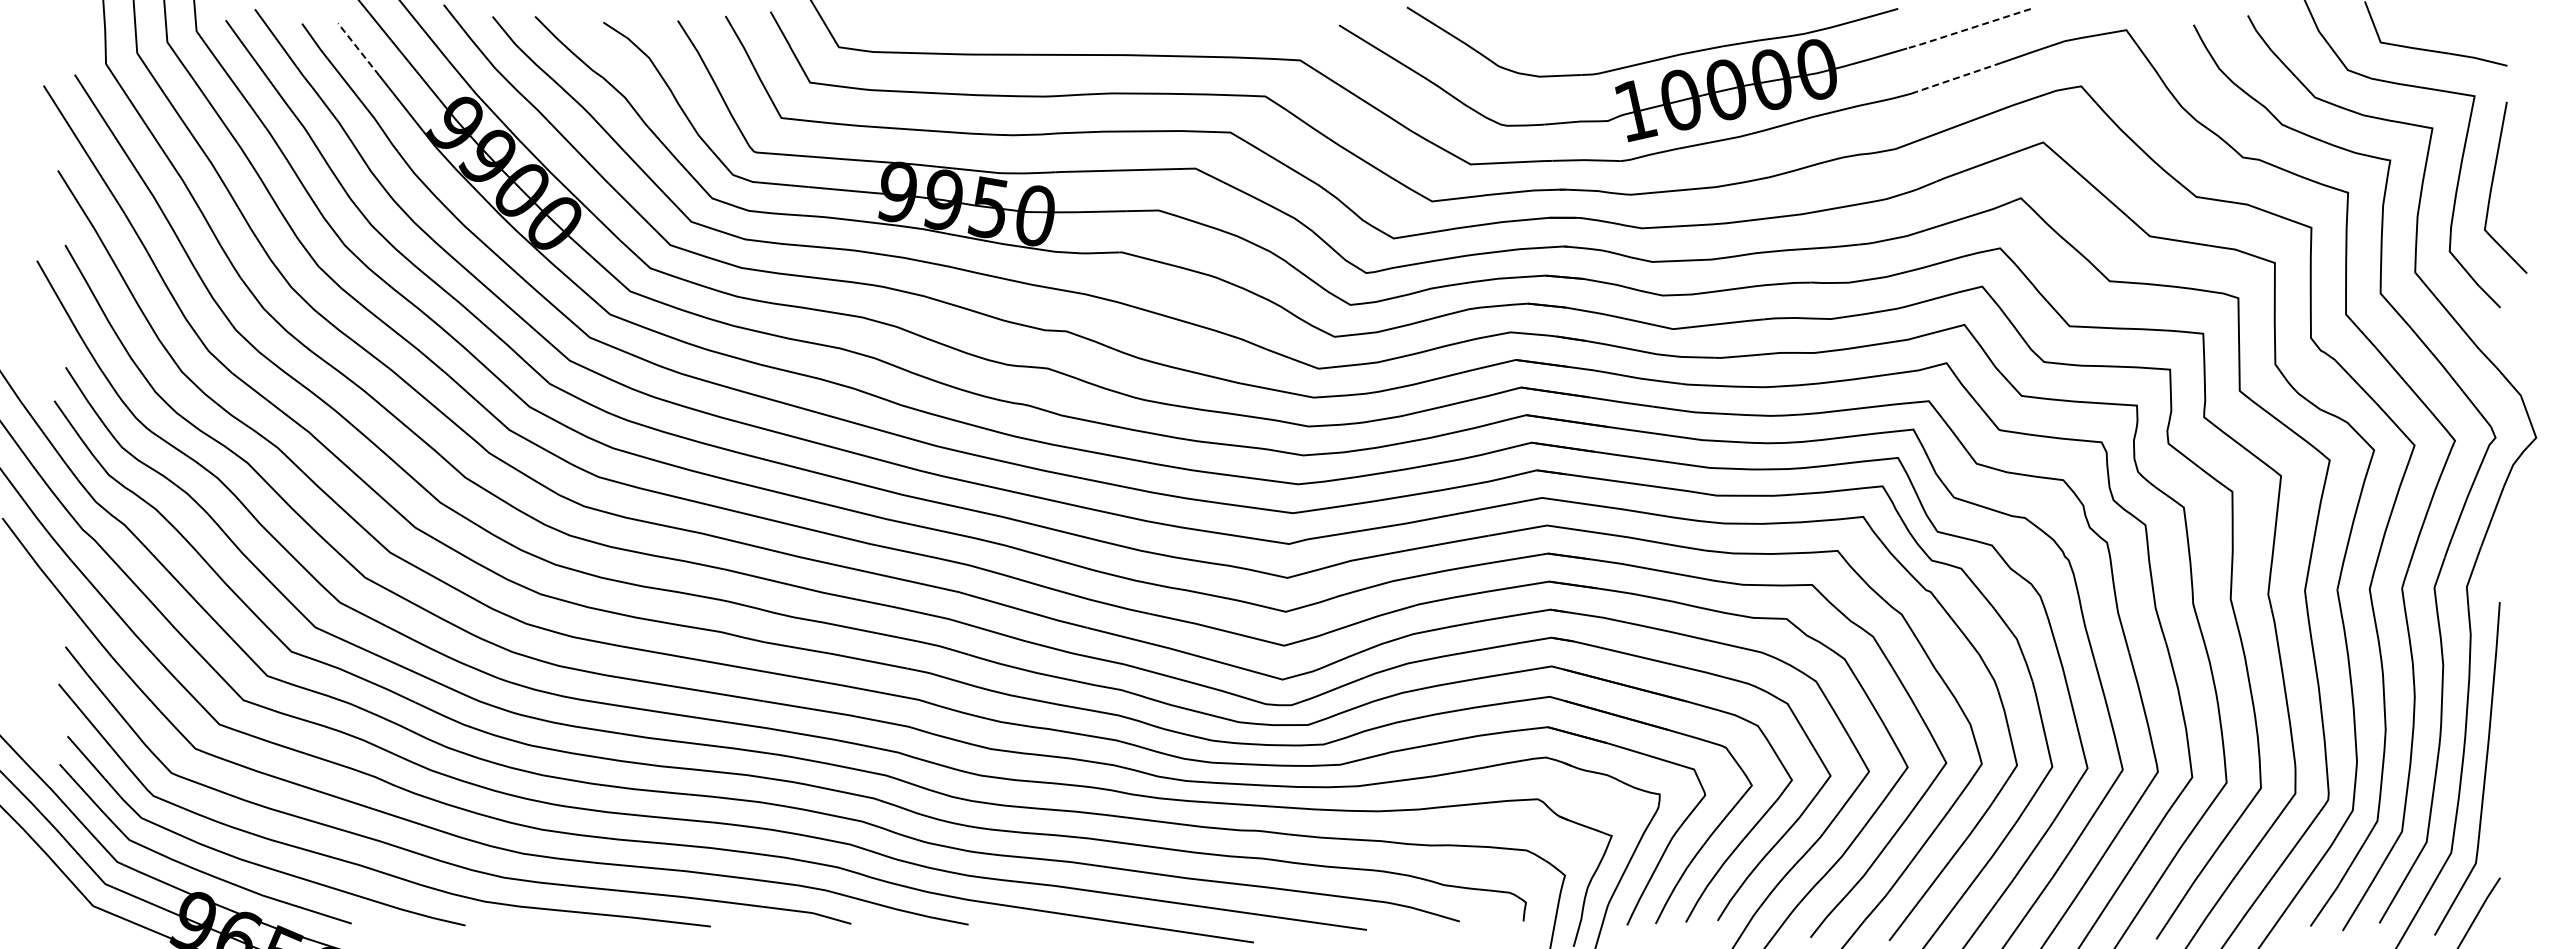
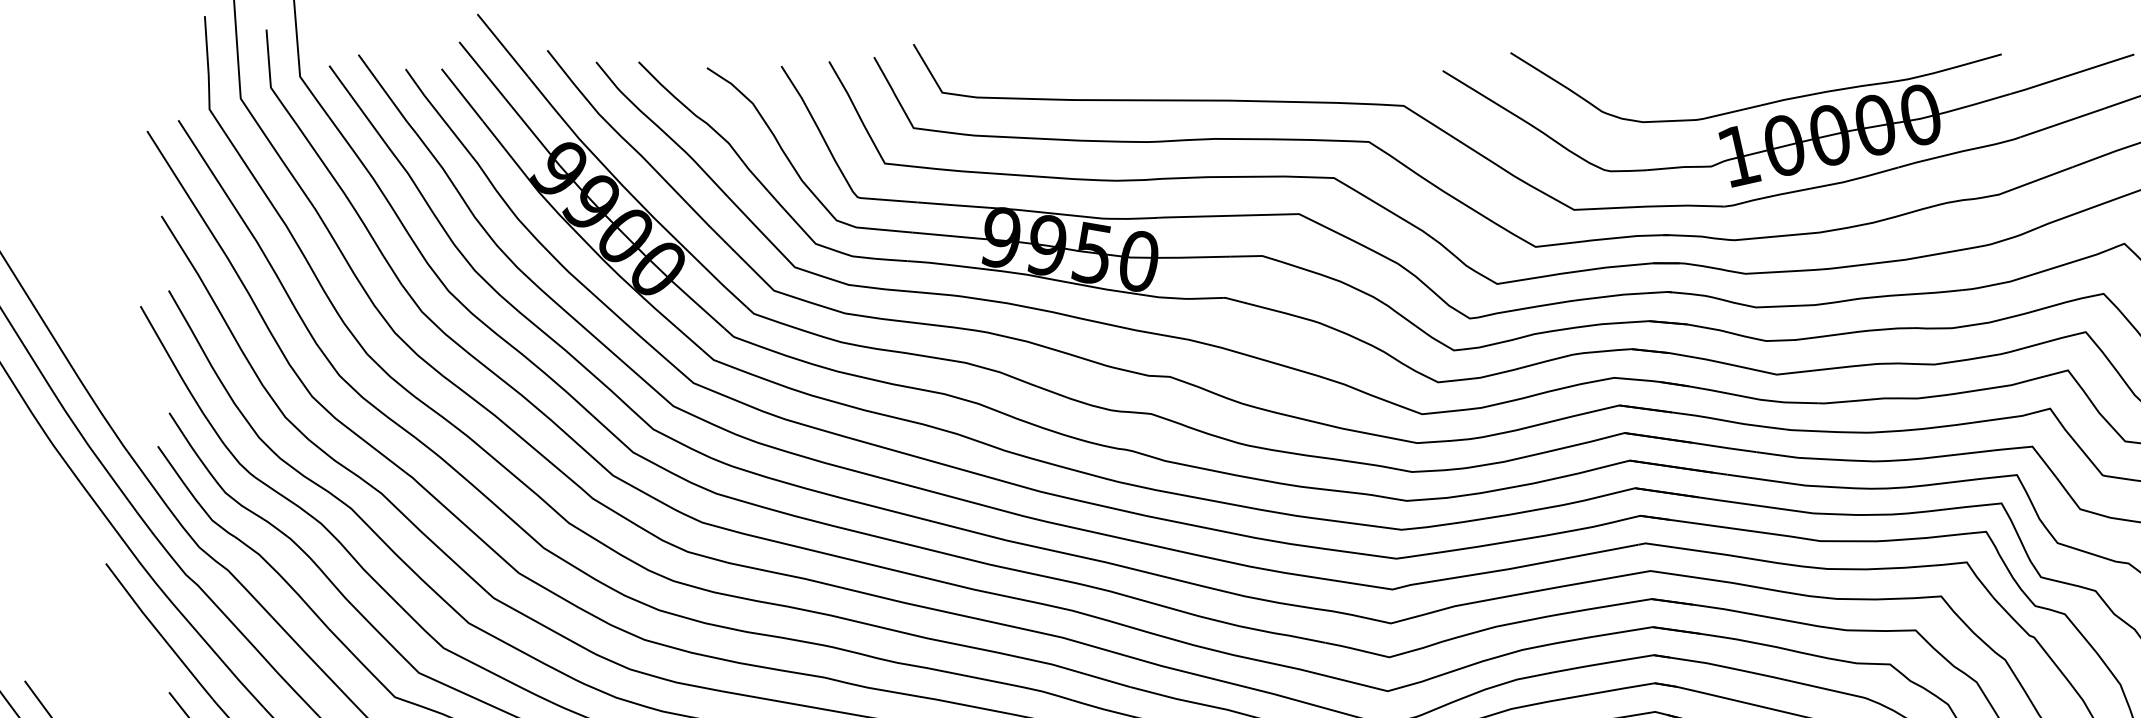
line: (1969, 28) -> (2073, 73), dashed -> solid
line: (358, 49) -> (462, 94), dashed -> solid
line: (1959, 77) -> (2063, 122), dashed -> solid

